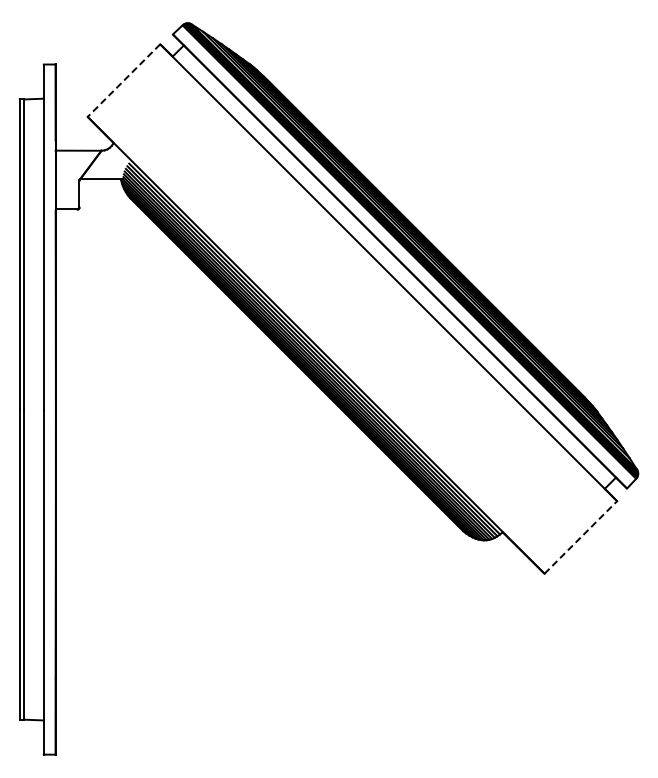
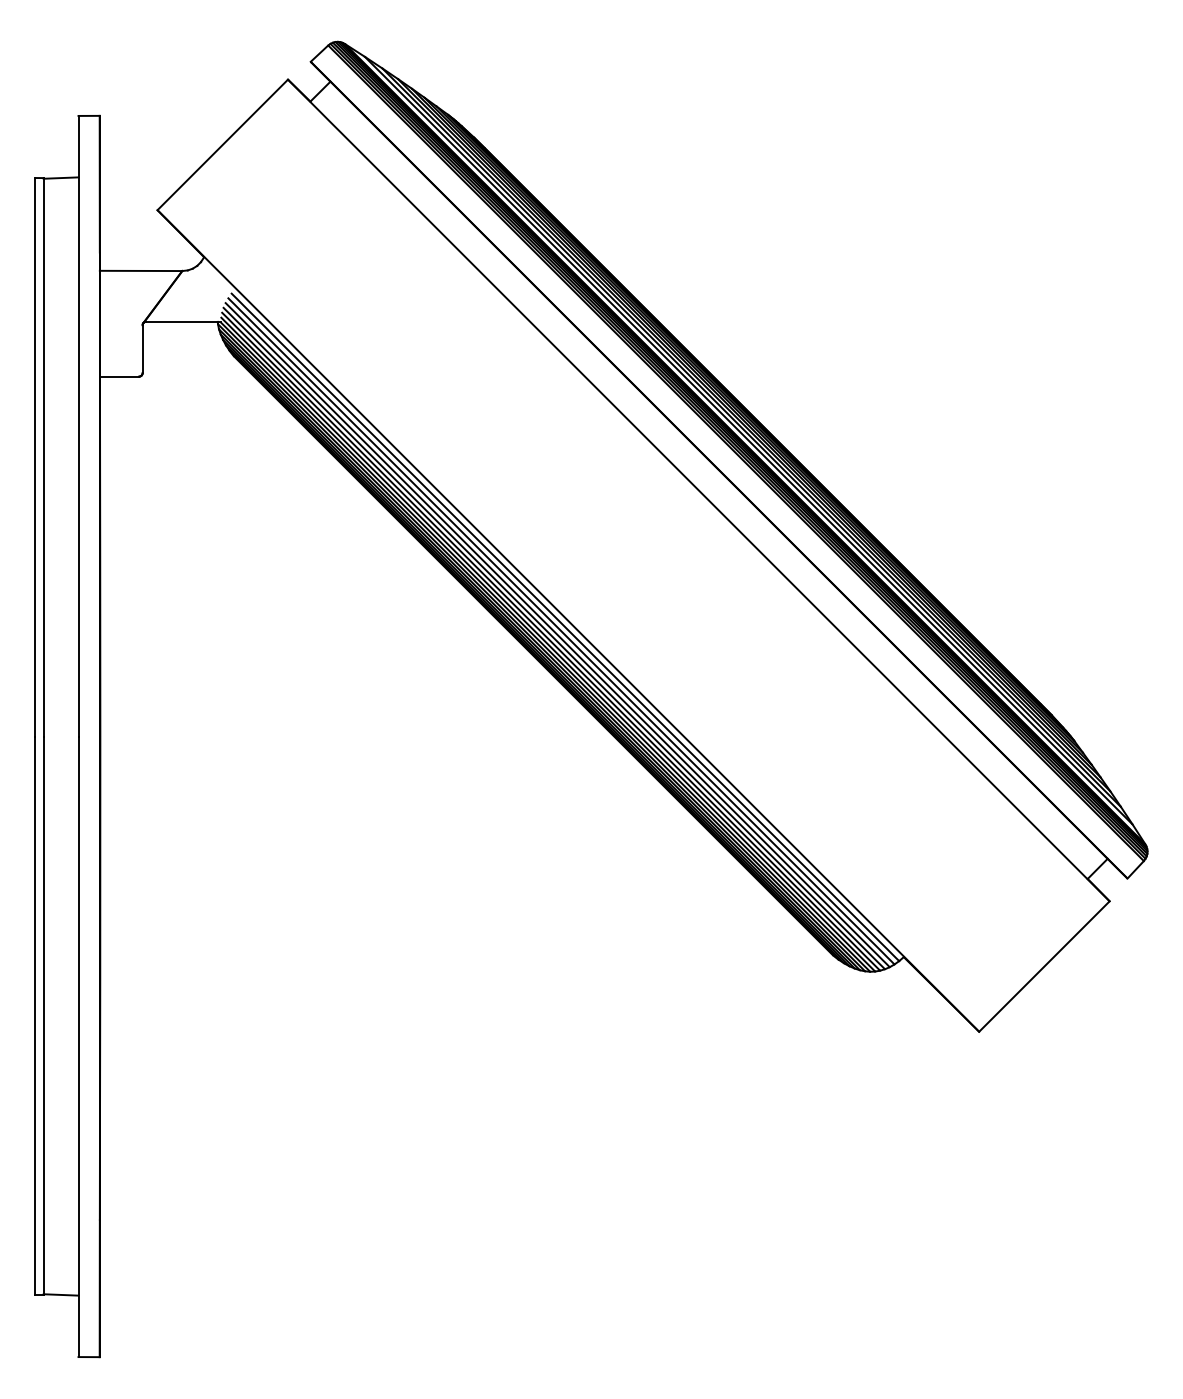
line: (123, 81) -> (221, 146), dashed -> solid
line: (581, 537) -> (1045, 966), dashed -> solid

